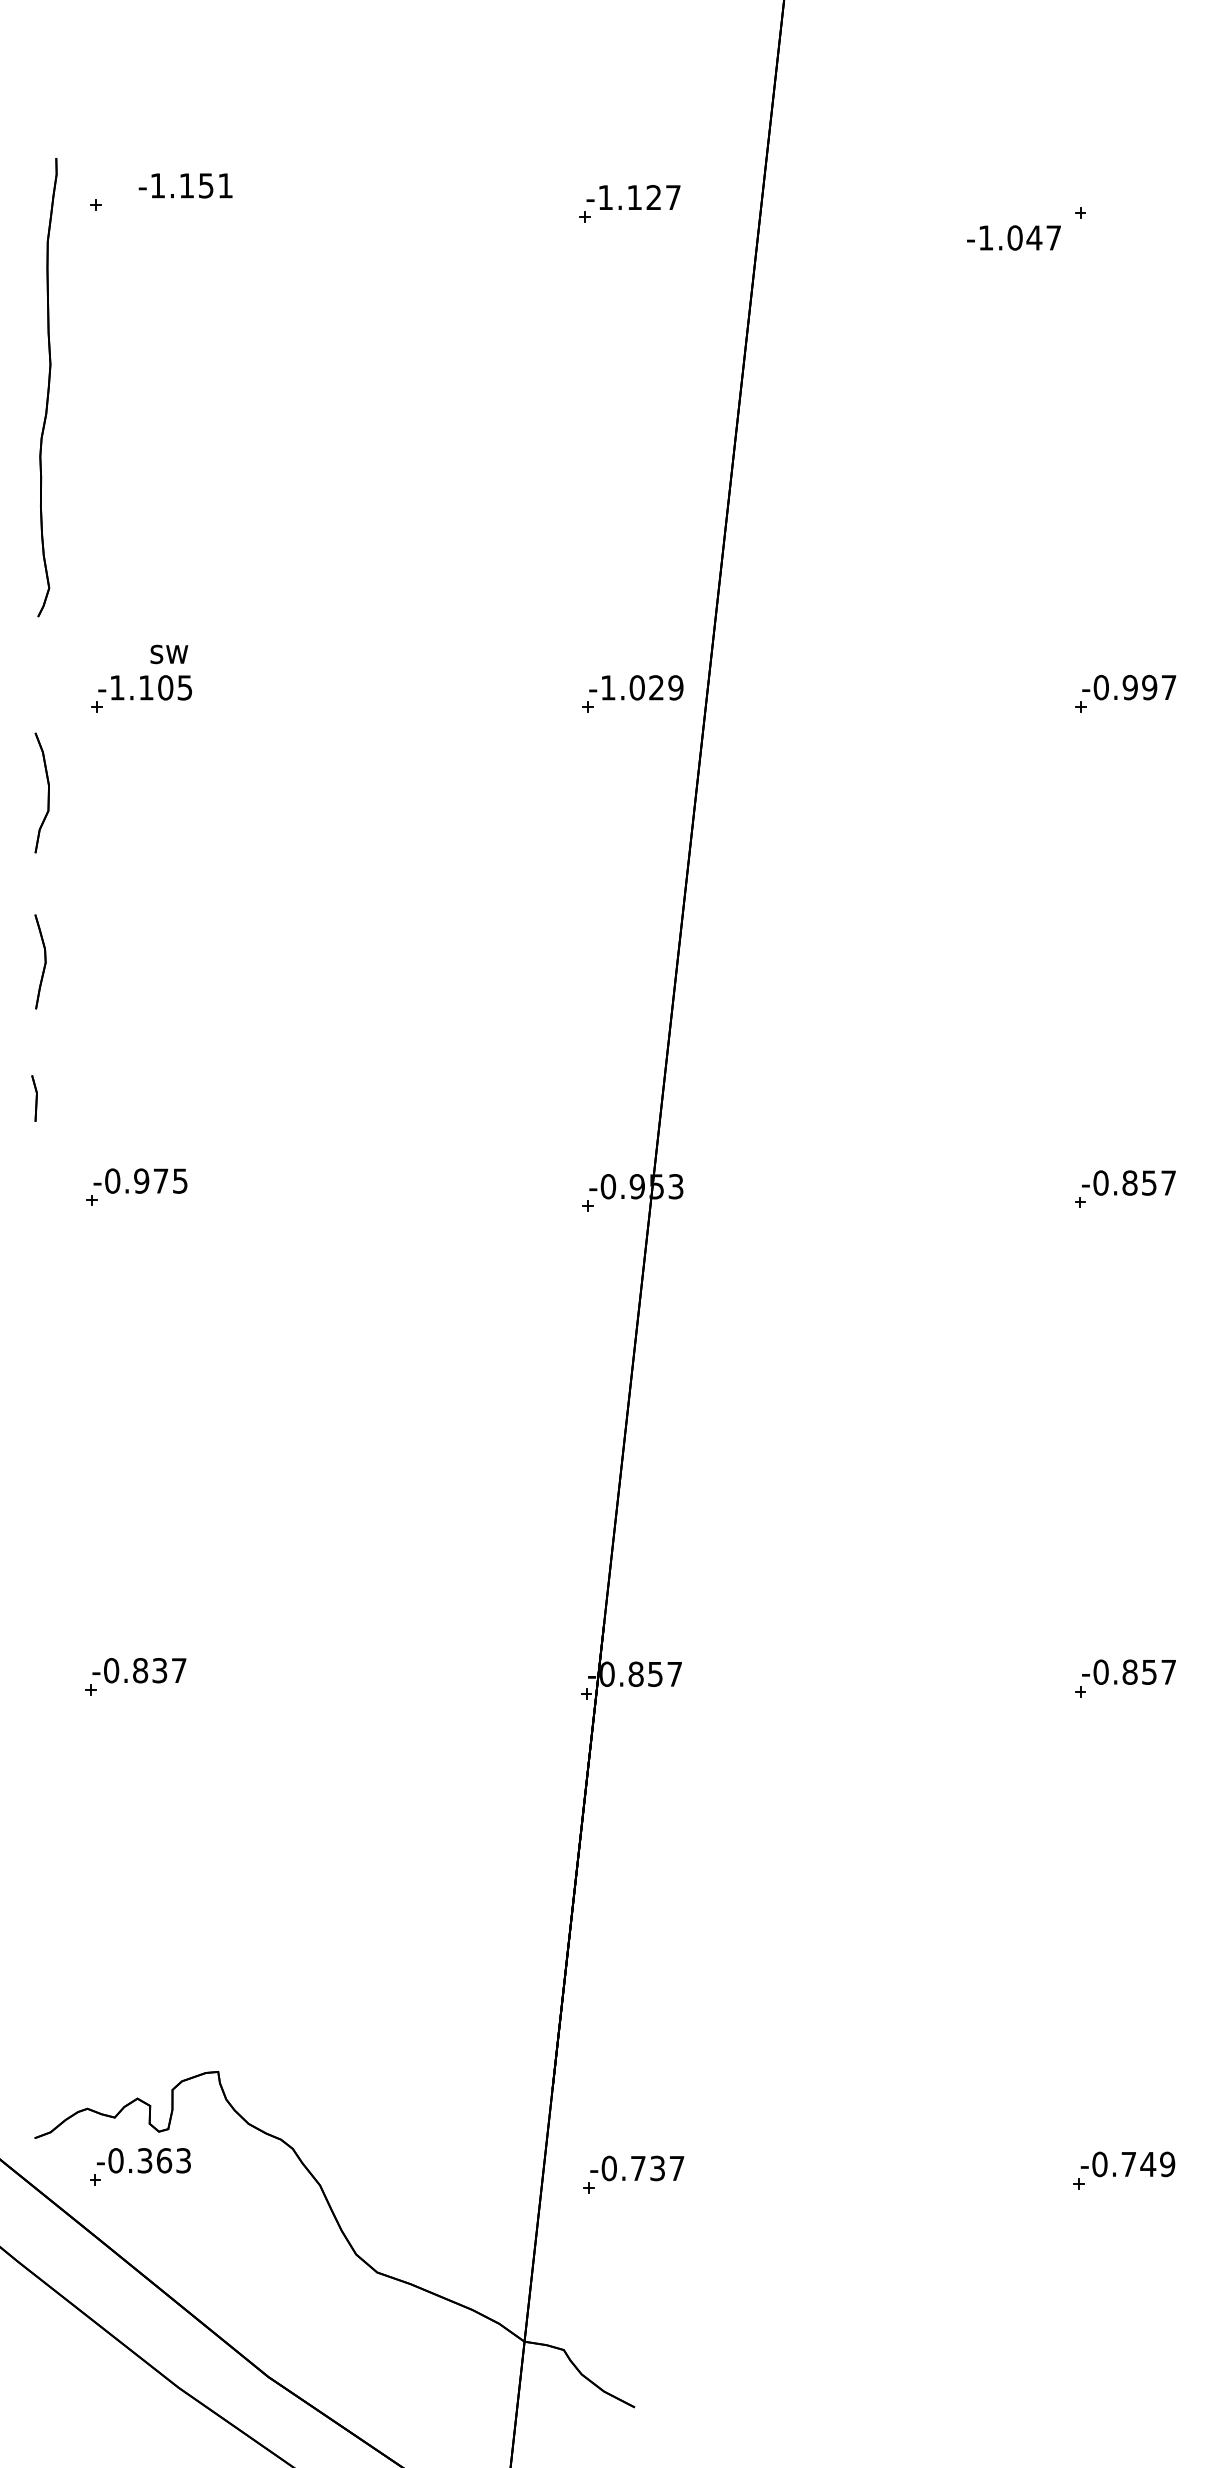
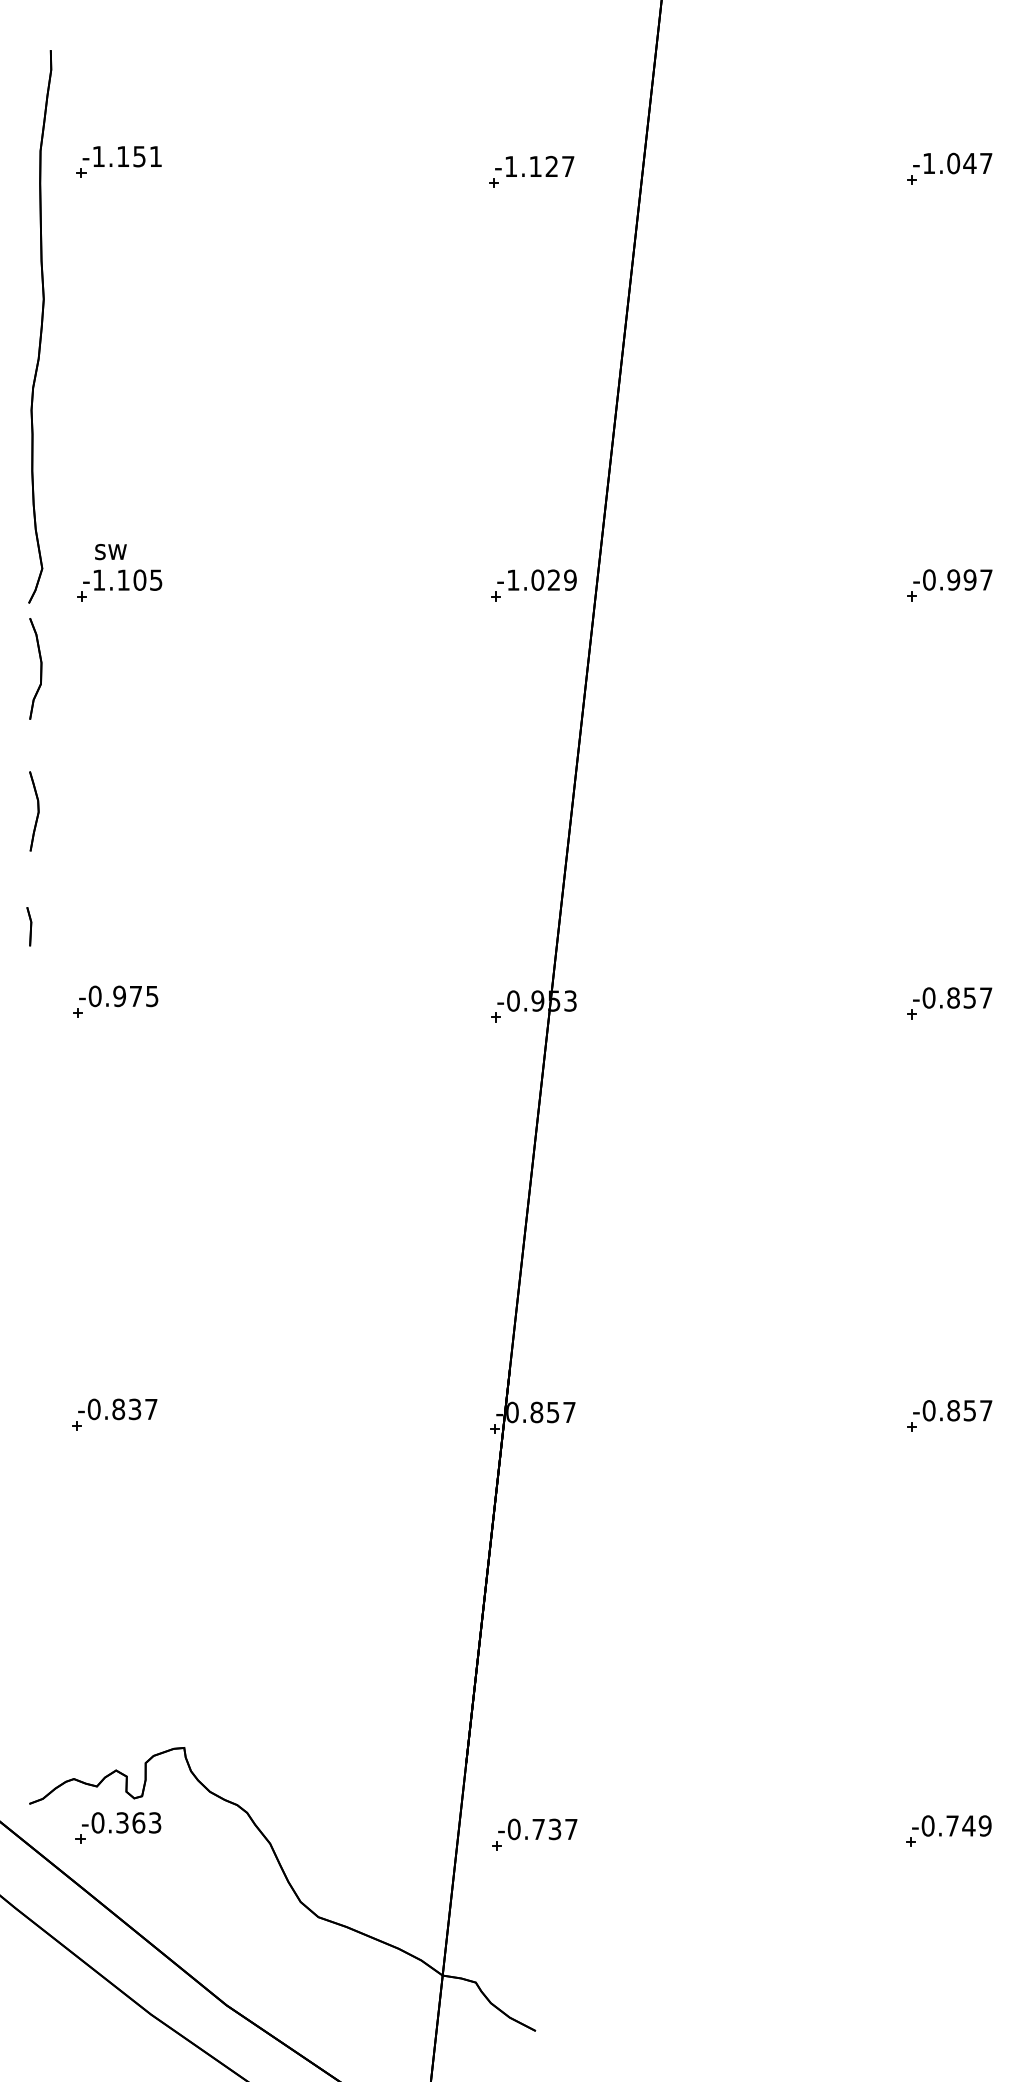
text: (185, 185) -> (122, 156), moved
text: (1013, 237) -> (952, 163), moved
part: (47, 387) -> (40, 326), size x1.43
text: (169, 654) -> (111, 552), moved

